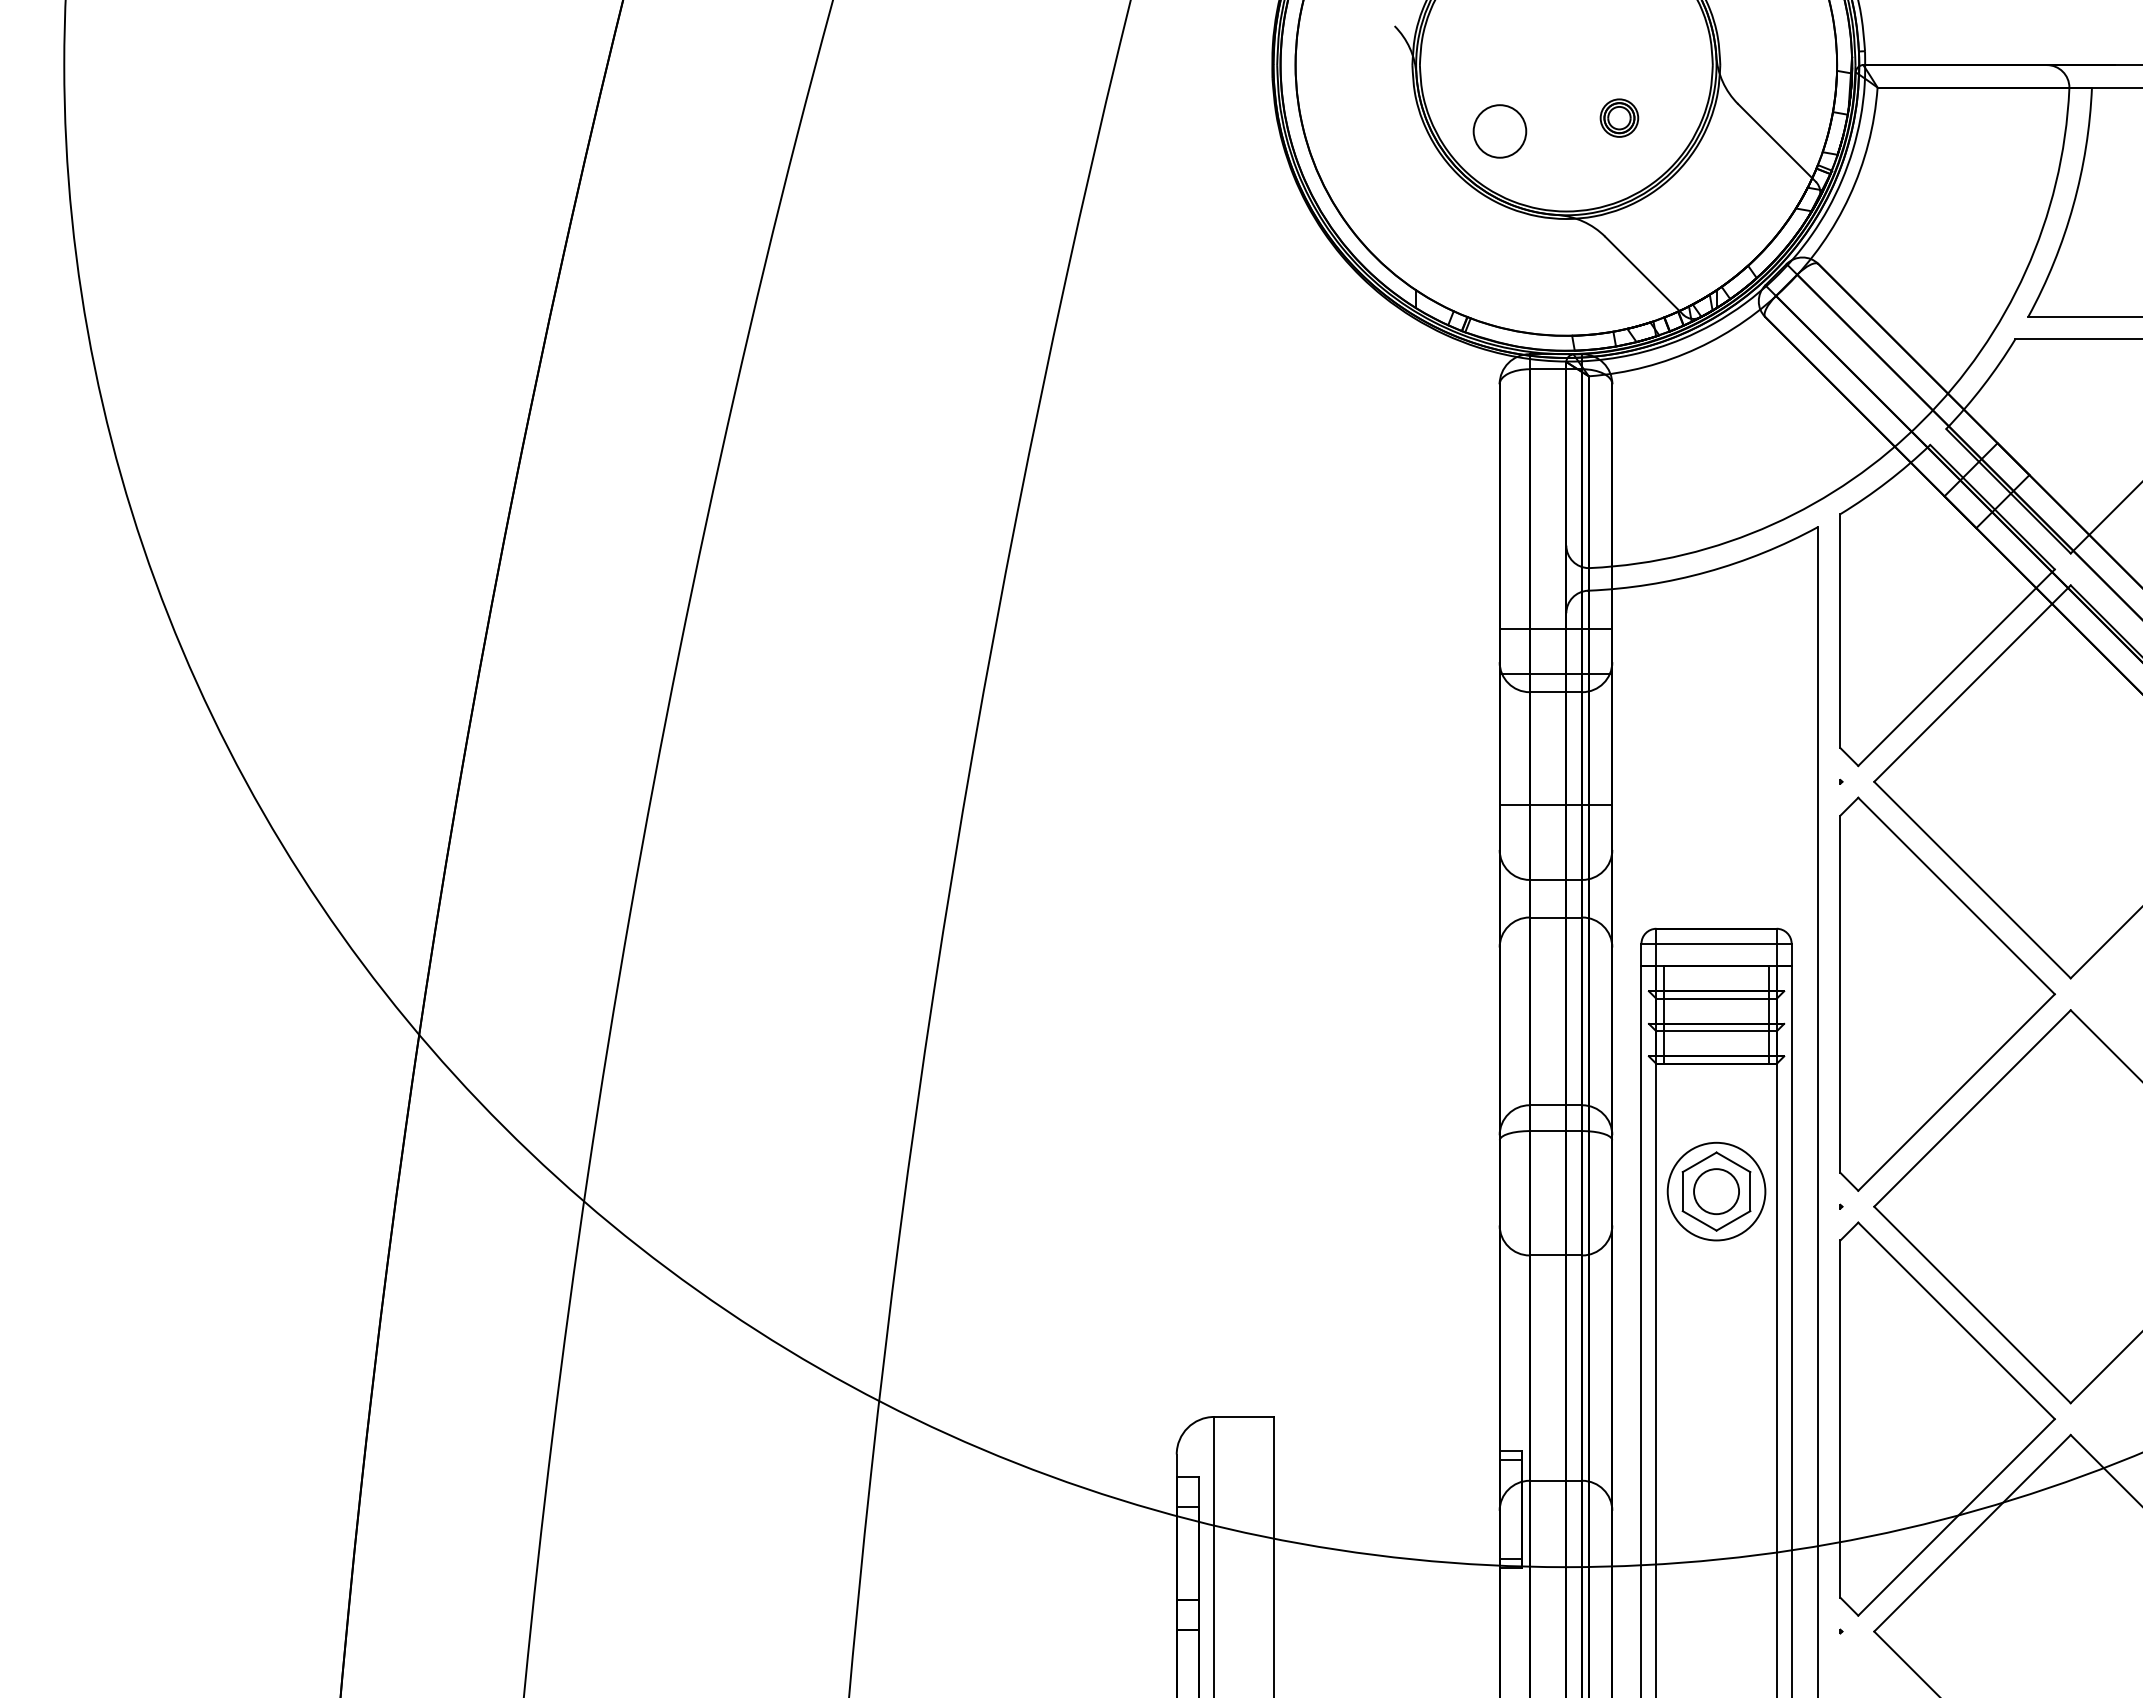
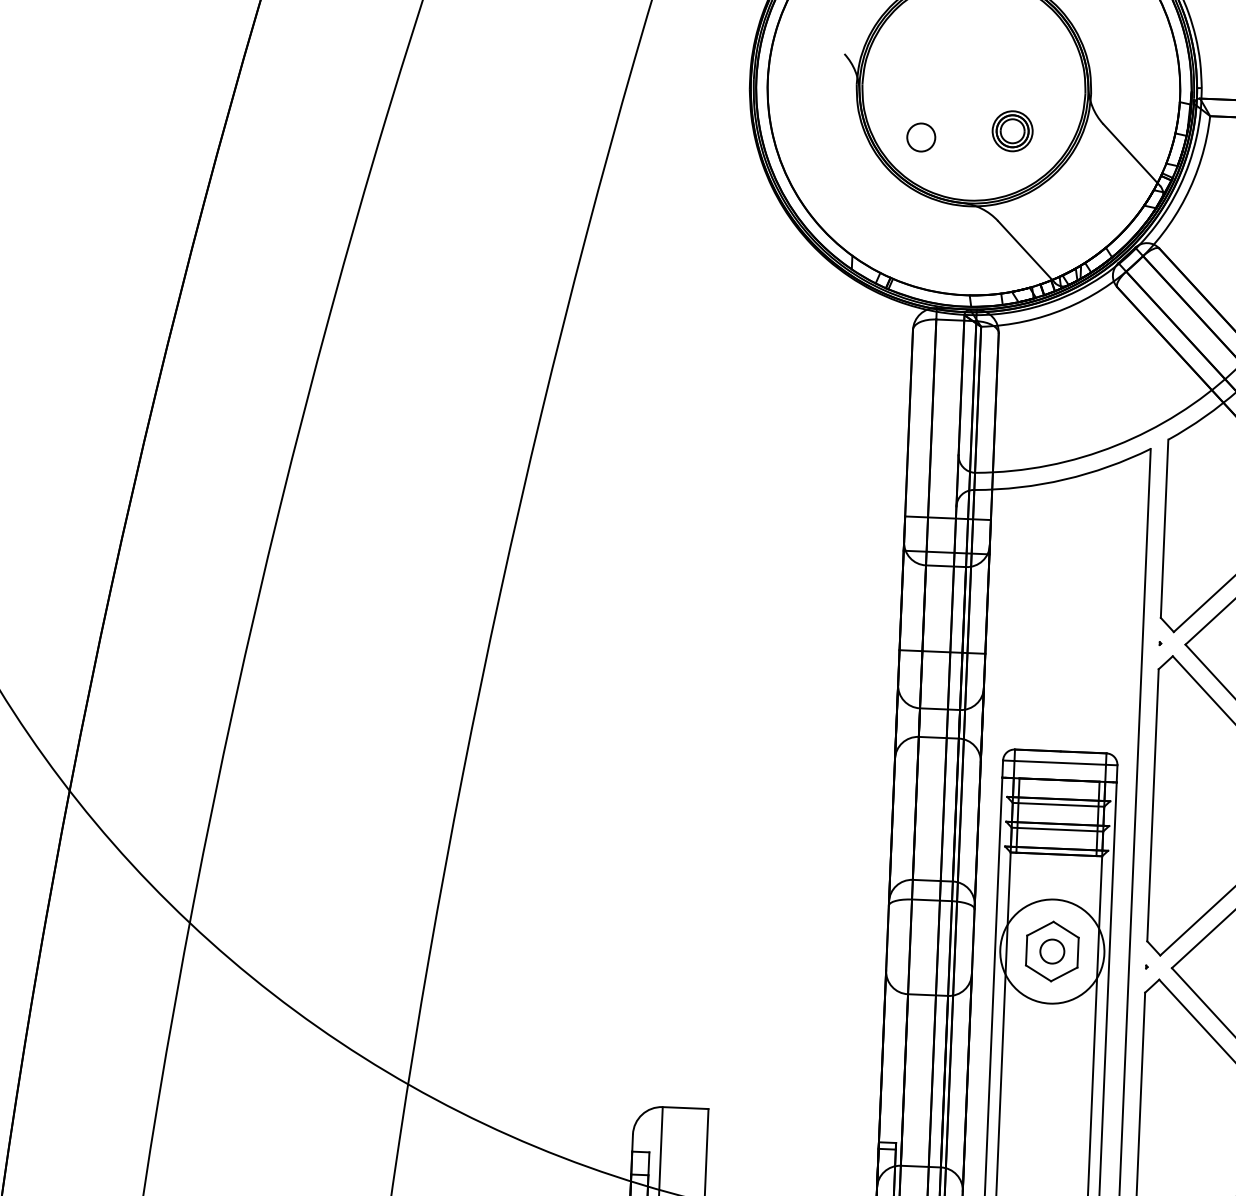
part: (1619, 117) -> (1012, 130), size x1.4
circle: (1499, 131) -> (920, 137), size x0.7
circle: (1716, 1191) -> (1052, 951), size x0.7
circle: (1716, 1191) -> (1052, 951), size x1.4

